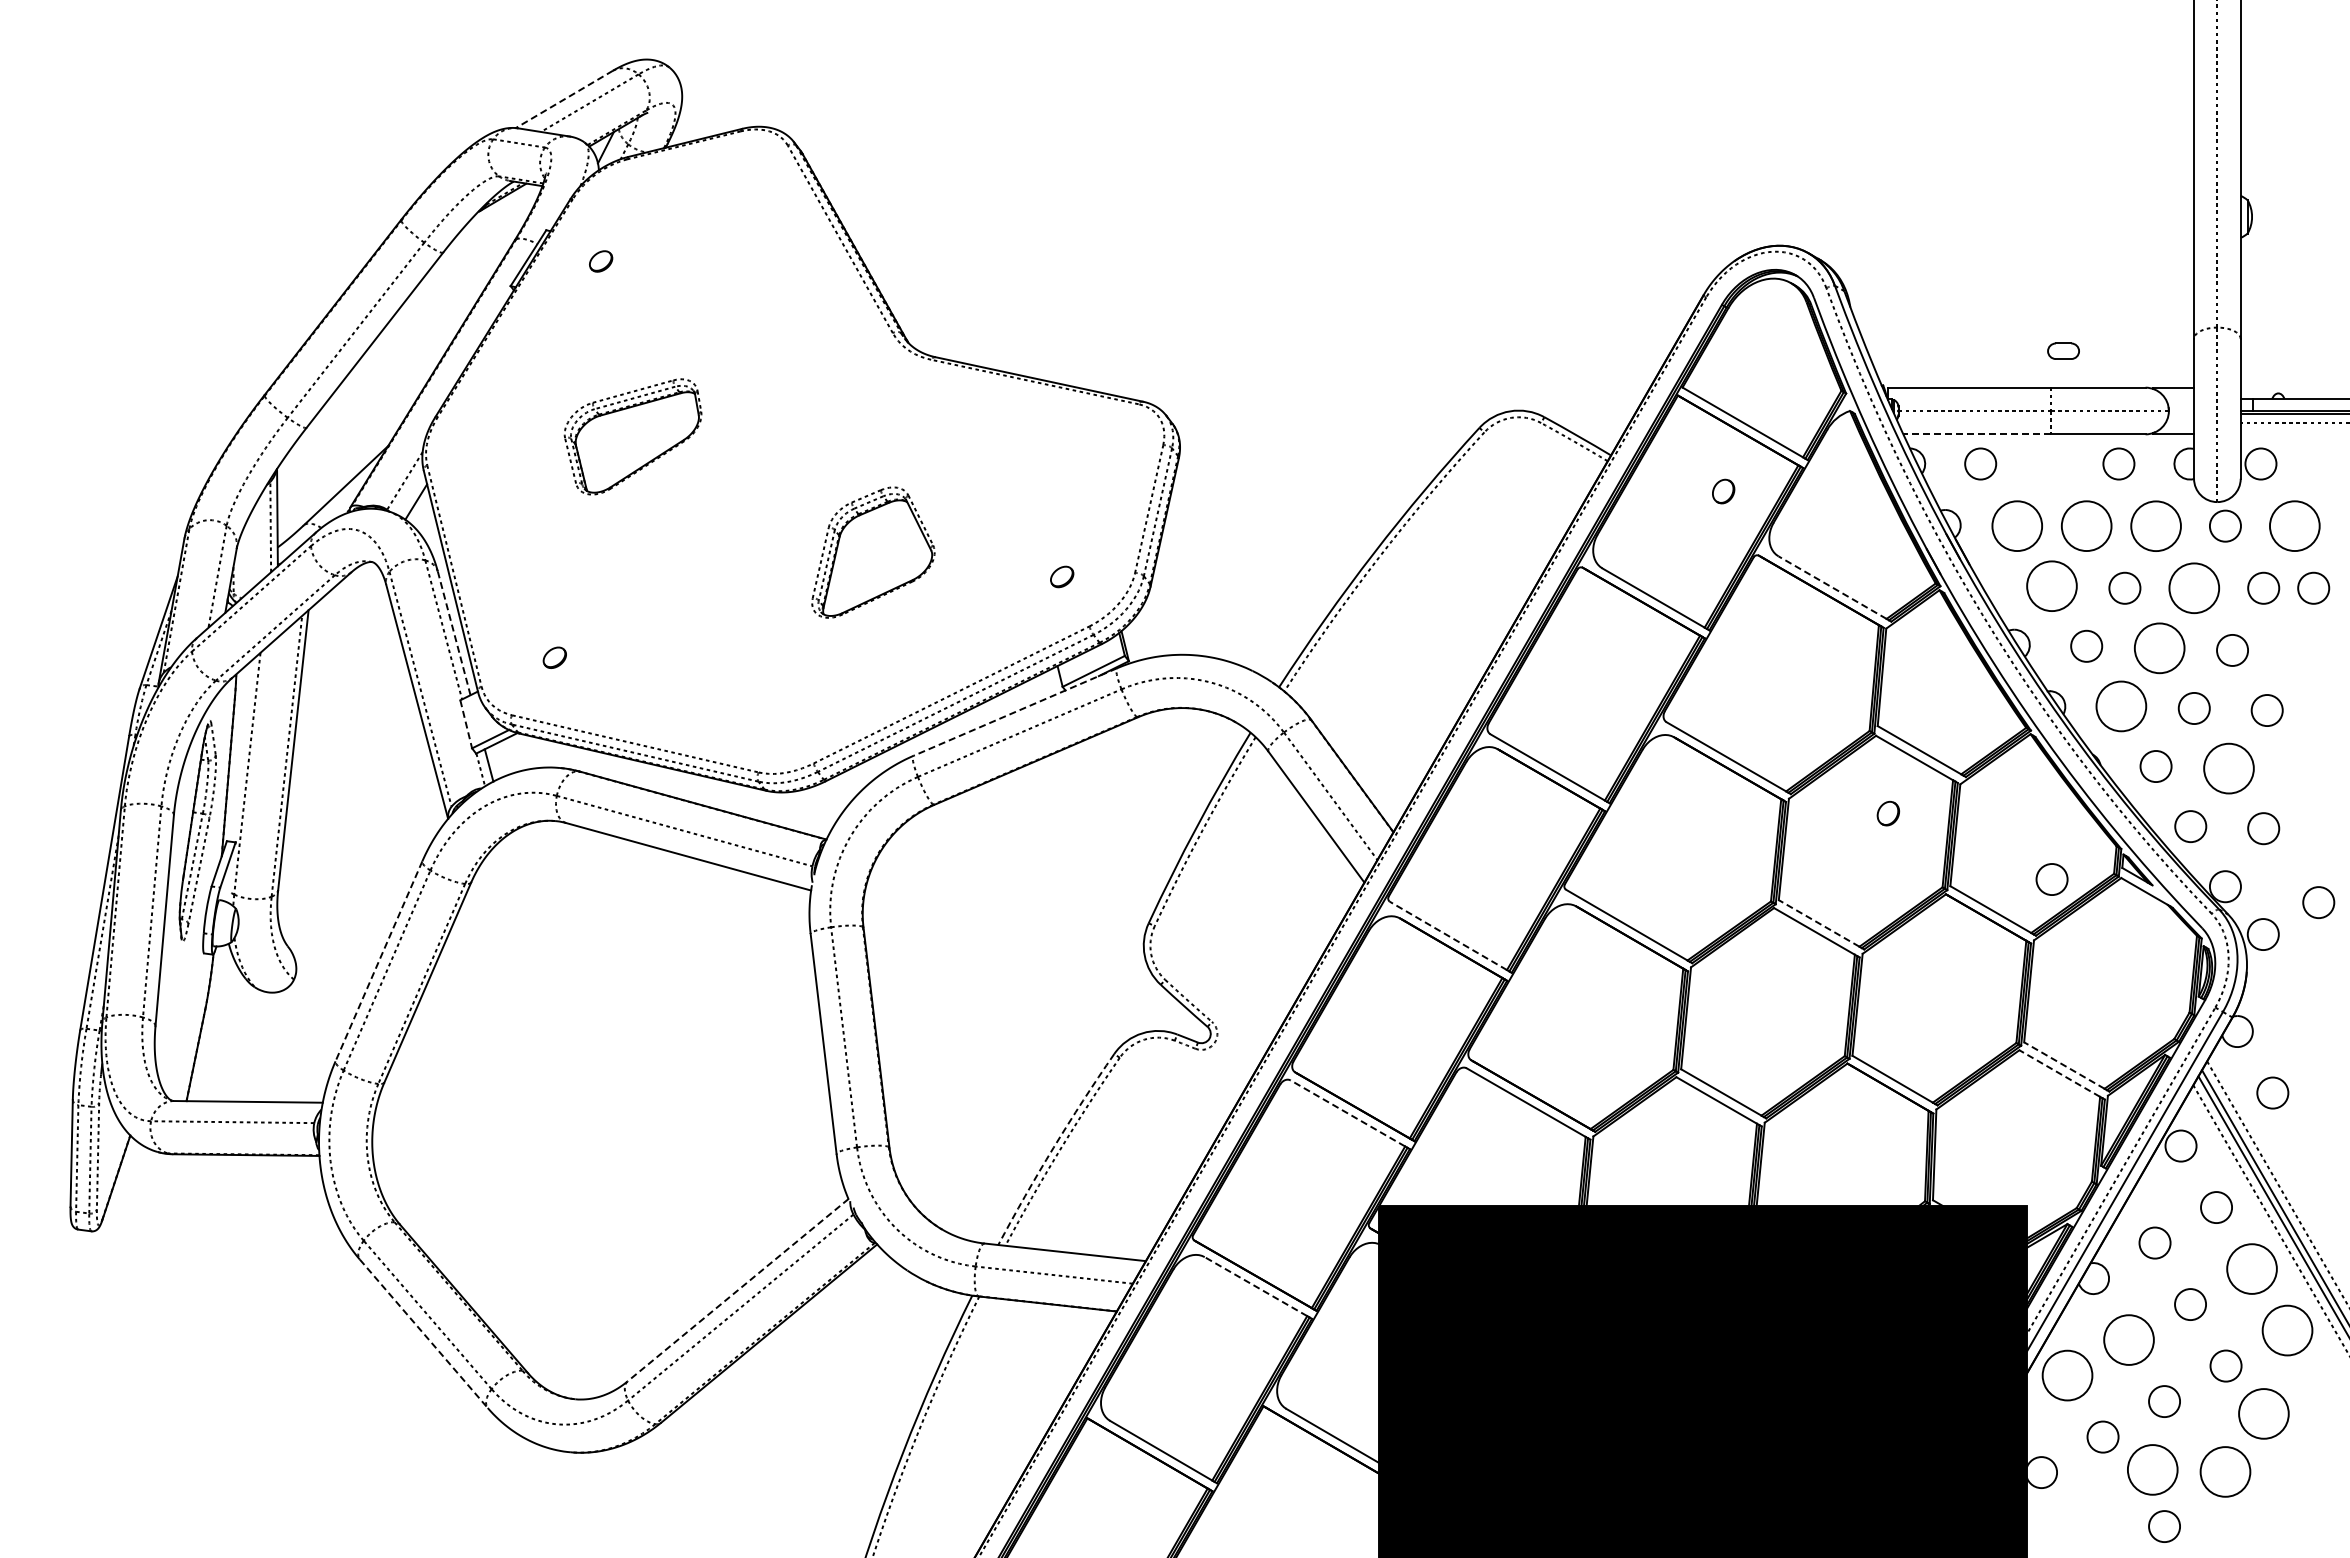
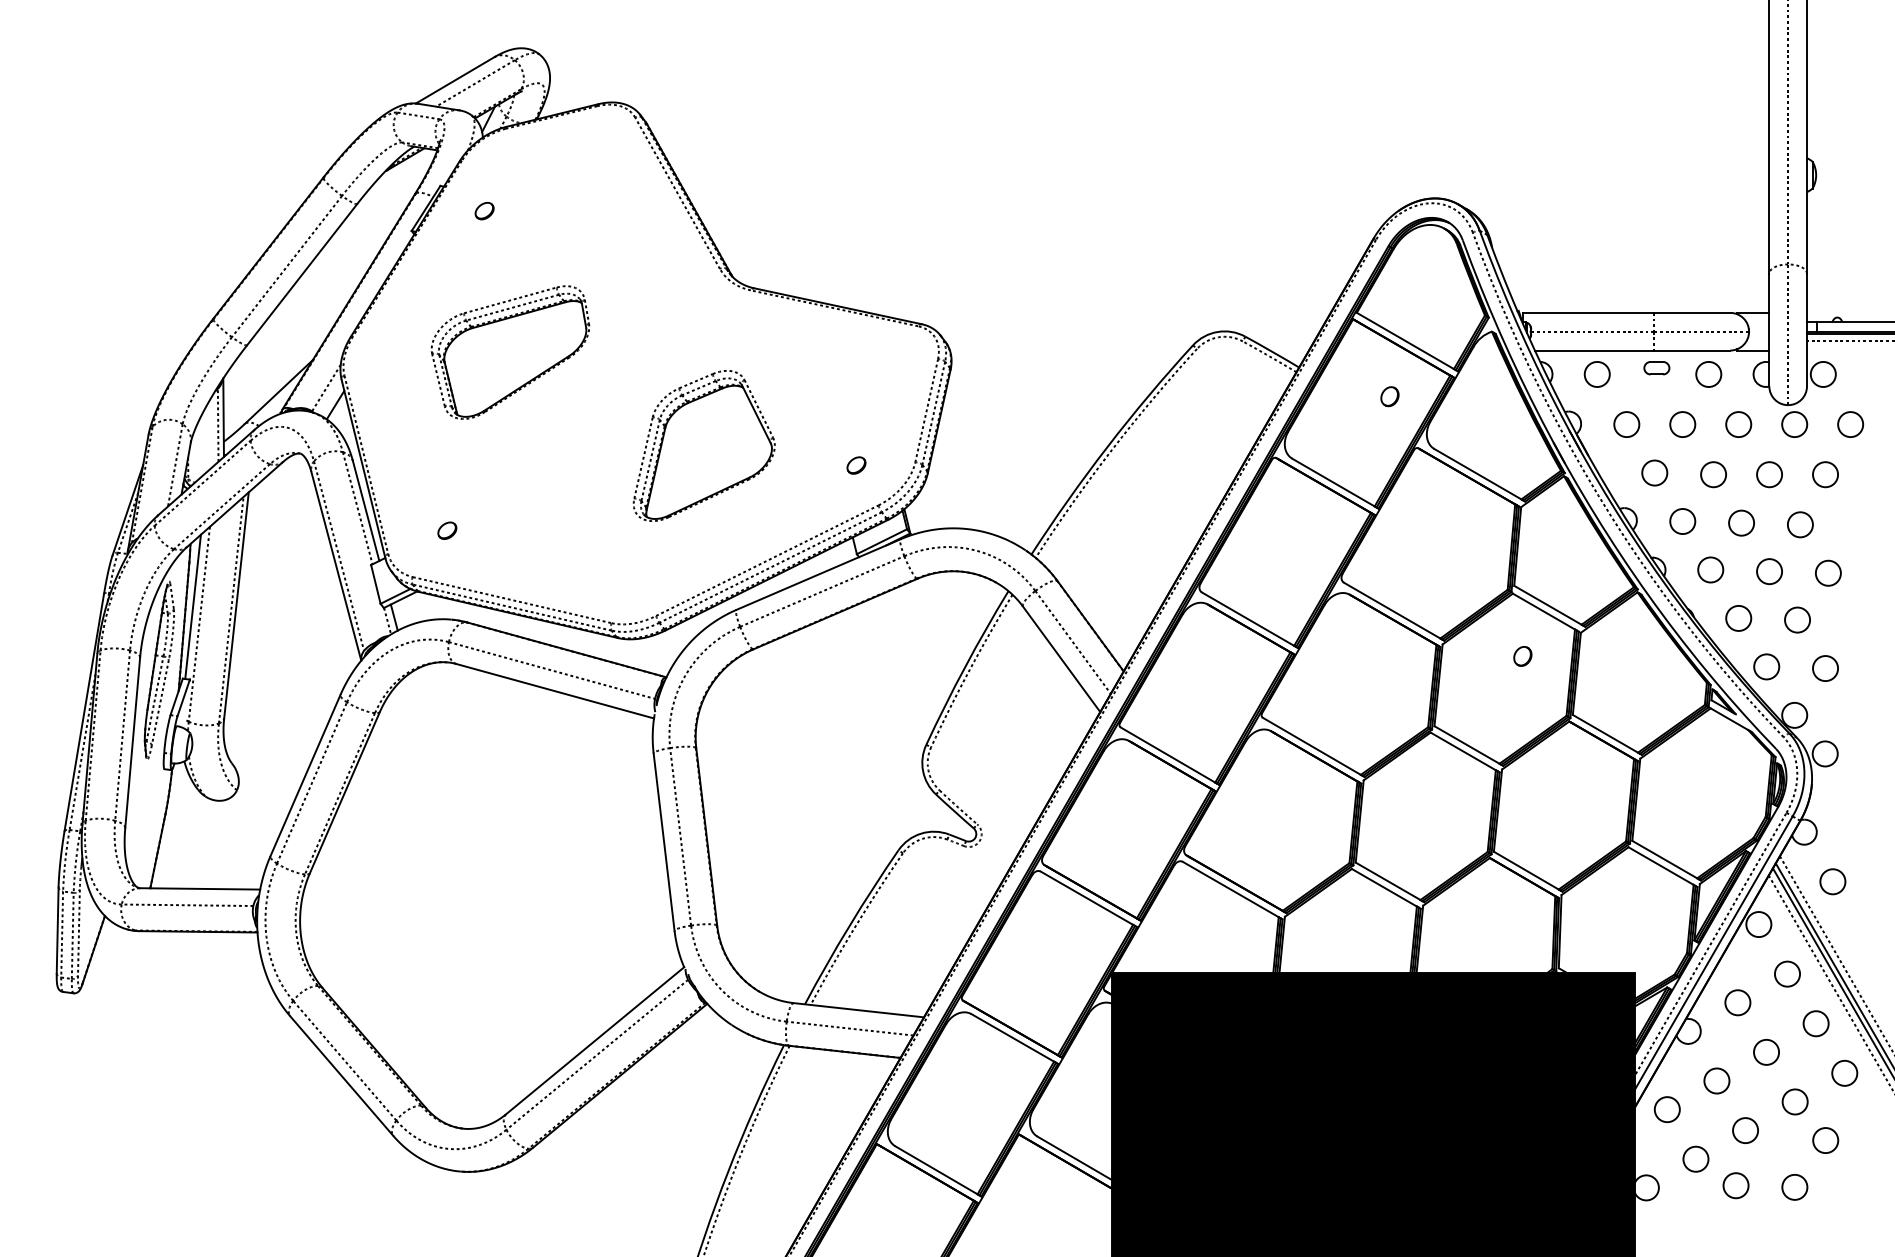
line: (563, 99) -> (454, 80), dashed -> solid
part: (2063, 350) -> (1656, 367), moved
line: (1977, 434) -> (1594, 350), dashed -> solid
part: (632, 436) -> (509, 352), size x1.43
circle: (2016, 525) -> (1626, 424), size x0.62
circle: (2086, 525) -> (1682, 424), size x0.62
circle: (2155, 525) -> (1738, 424), size x0.62
circle: (2294, 525) -> (1850, 424), size x0.62
part: (873, 552) -> (704, 445), size x1.43
circle: (2051, 585) -> (1654, 472), size x0.62
line: (1832, 587) -> (1477, 474), dashed -> solid
circle: (2193, 587) -> (1768, 474), size x0.62
circle: (2313, 587) -> (1865, 474), removed
line: (454, 632) -> (366, 510), dashed -> solid
circle: (2159, 648) -> (1741, 523), size x0.62
circle: (2120, 705) -> (1710, 569), size x0.62
line: (1015, 712) -> (818, 574), dashed -> solid
line: (466, 724) -> (376, 584), dashed -> solid
line: (239, 751) -> (193, 606), added
circle: (2228, 768) -> (1797, 620), size x0.62
circle: (2051, 879) -> (1654, 709), removed
circle: (2318, 902) -> (1869, 728), removed
line: (1819, 923) -> (1467, 745), dashed -> solid
line: (1448, 935) -> (1168, 754), dashed -> solid
line: (378, 961) -> (305, 775), dashed -> solid
line: (2063, 1065) -> (1664, 859), dashed -> solid
line: (2059, 1073) -> (1660, 866), dashed -> solid
line: (1347, 1113) -> (1086, 898), dashed -> solid
arc: (1053, 1147) -> (849, 925), dashed -> solid
circle: (2251, 1268) -> (1815, 1023), size x0.62
line: (1255, 1286) -> (1012, 1037), dashed -> solid
line: (737, 1290) -> (594, 1041), dashed -> solid
circle: (2287, 1330) -> (1844, 1073), size x0.62
line: (423, 1333) -> (341, 1075), dashed -> solid
circle: (2128, 1339) -> (1716, 1080), size x0.62
circle: (2067, 1375) -> (1667, 1109), size x0.62
circle: (2263, 1413) -> (1825, 1140), size x0.62
circle: (2152, 1469) -> (1735, 1185), size x0.62
circle: (2225, 1471) -> (1794, 1187), size x0.62
circle: (2164, 1526) -> (1745, 1231), removed

